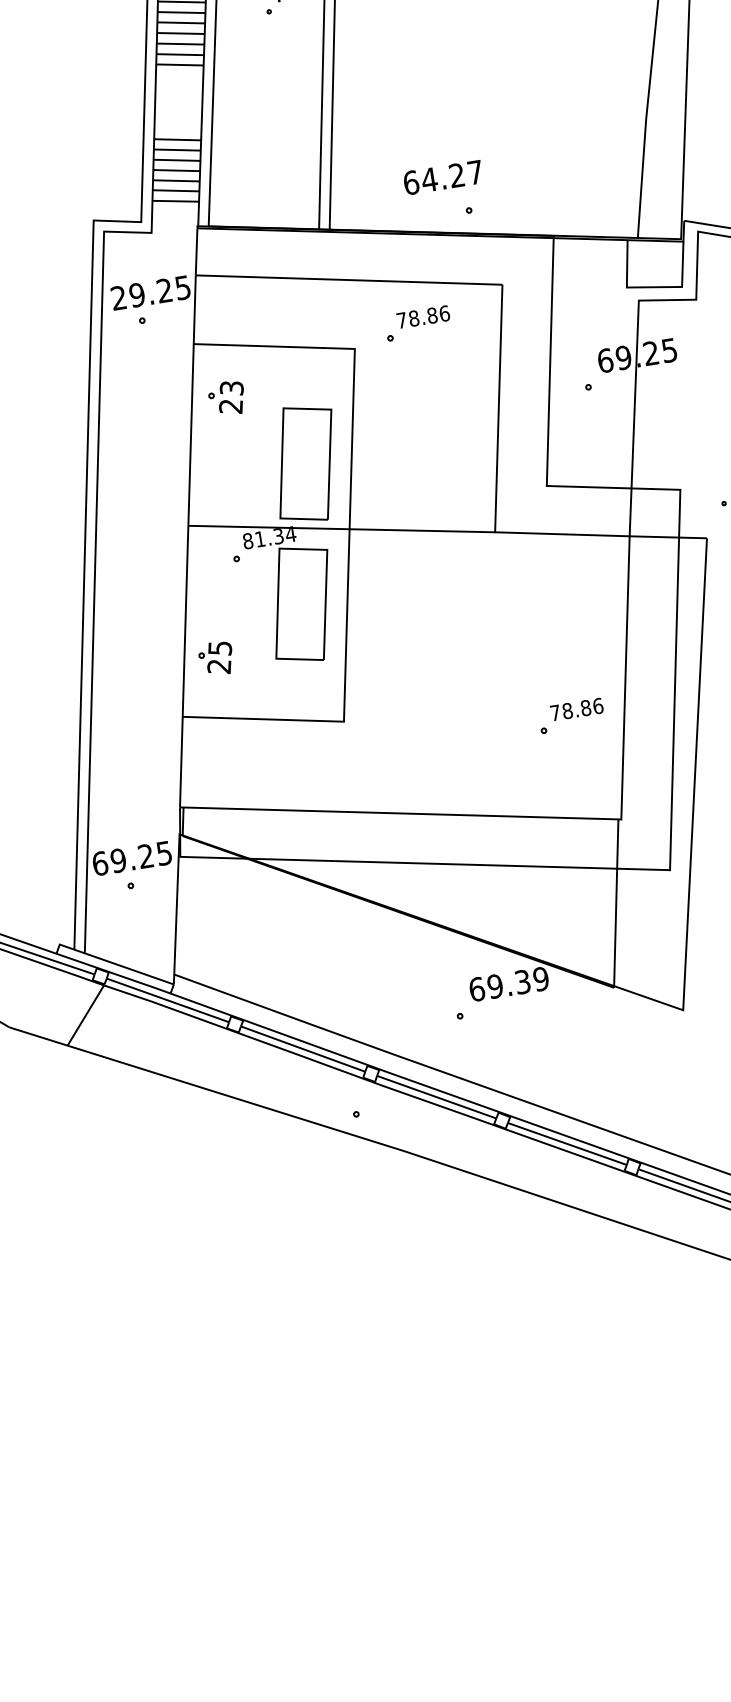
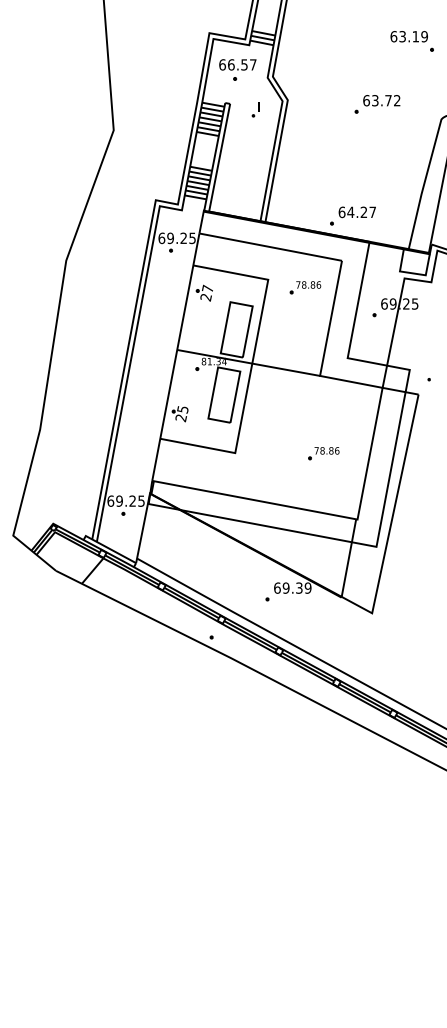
text: (441, 178) -> (356, 212), moved
text: (118, 298) -> (161, 238), 29.25 -> 69.25
part: (417, 323) -> (305, 287), moved
text: (230, 387) -> (207, 288), 23 -> 27
part: (570, 716) -> (323, 453), moved

